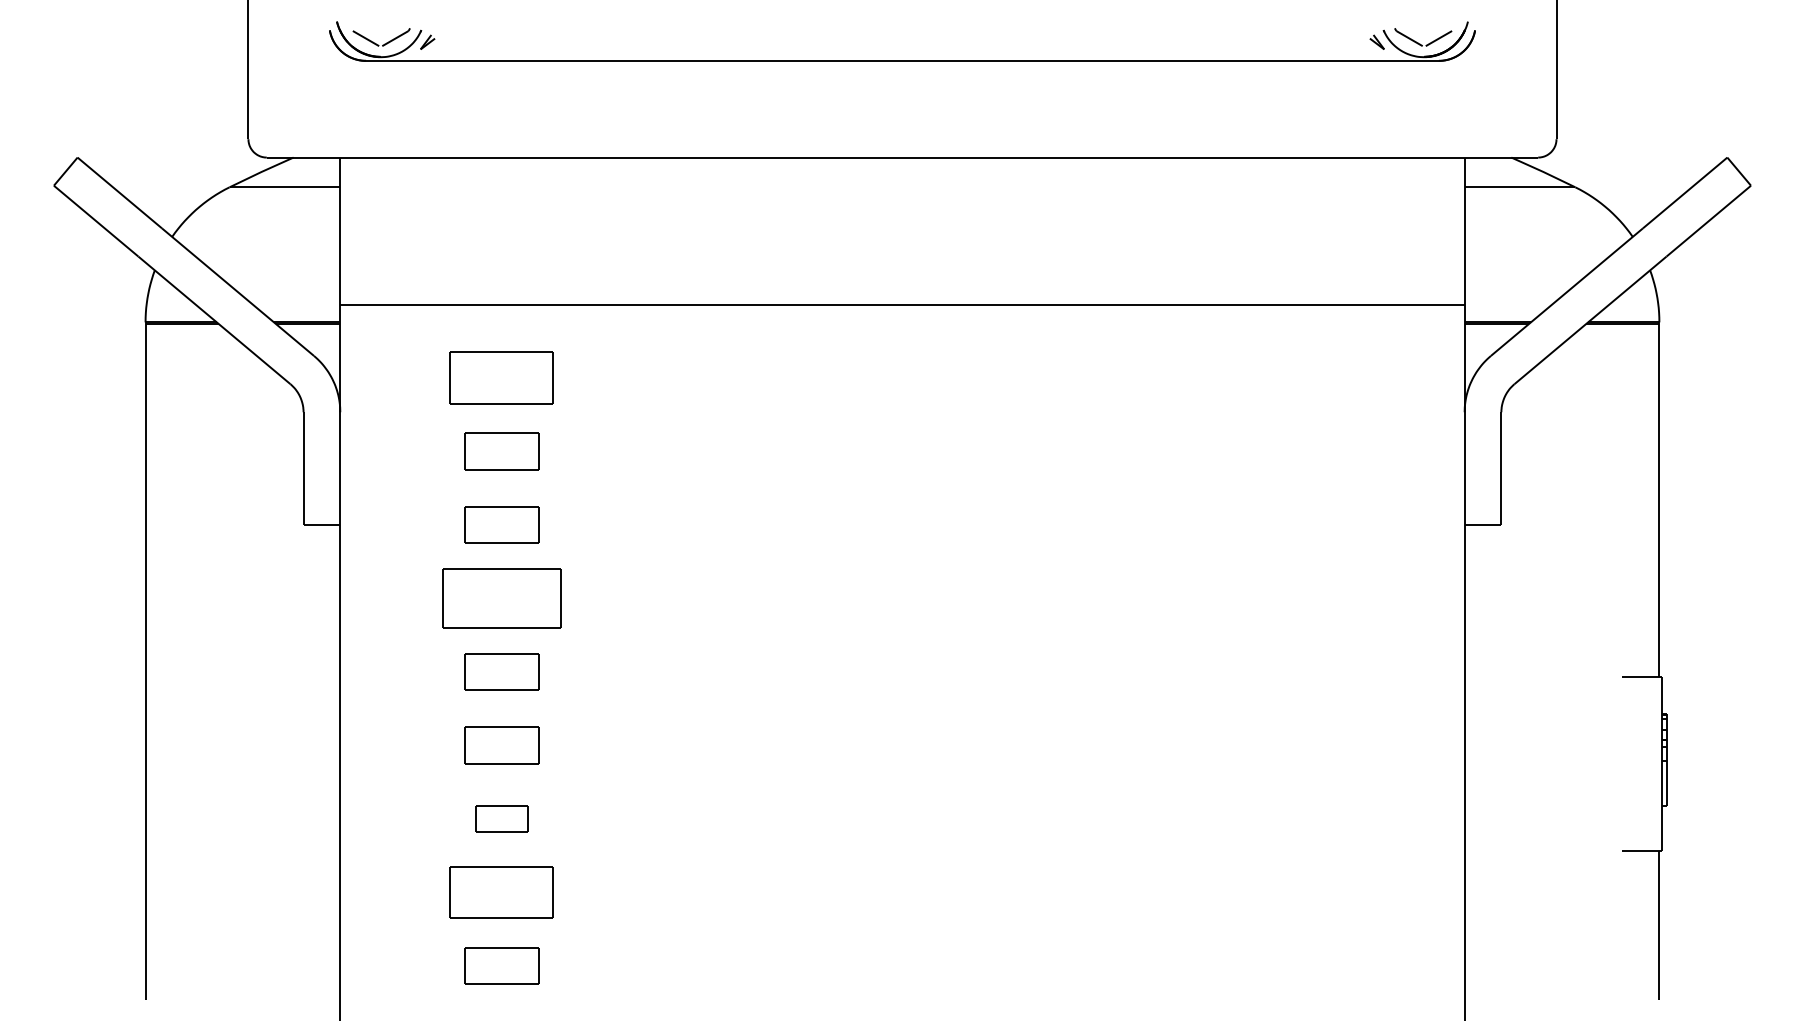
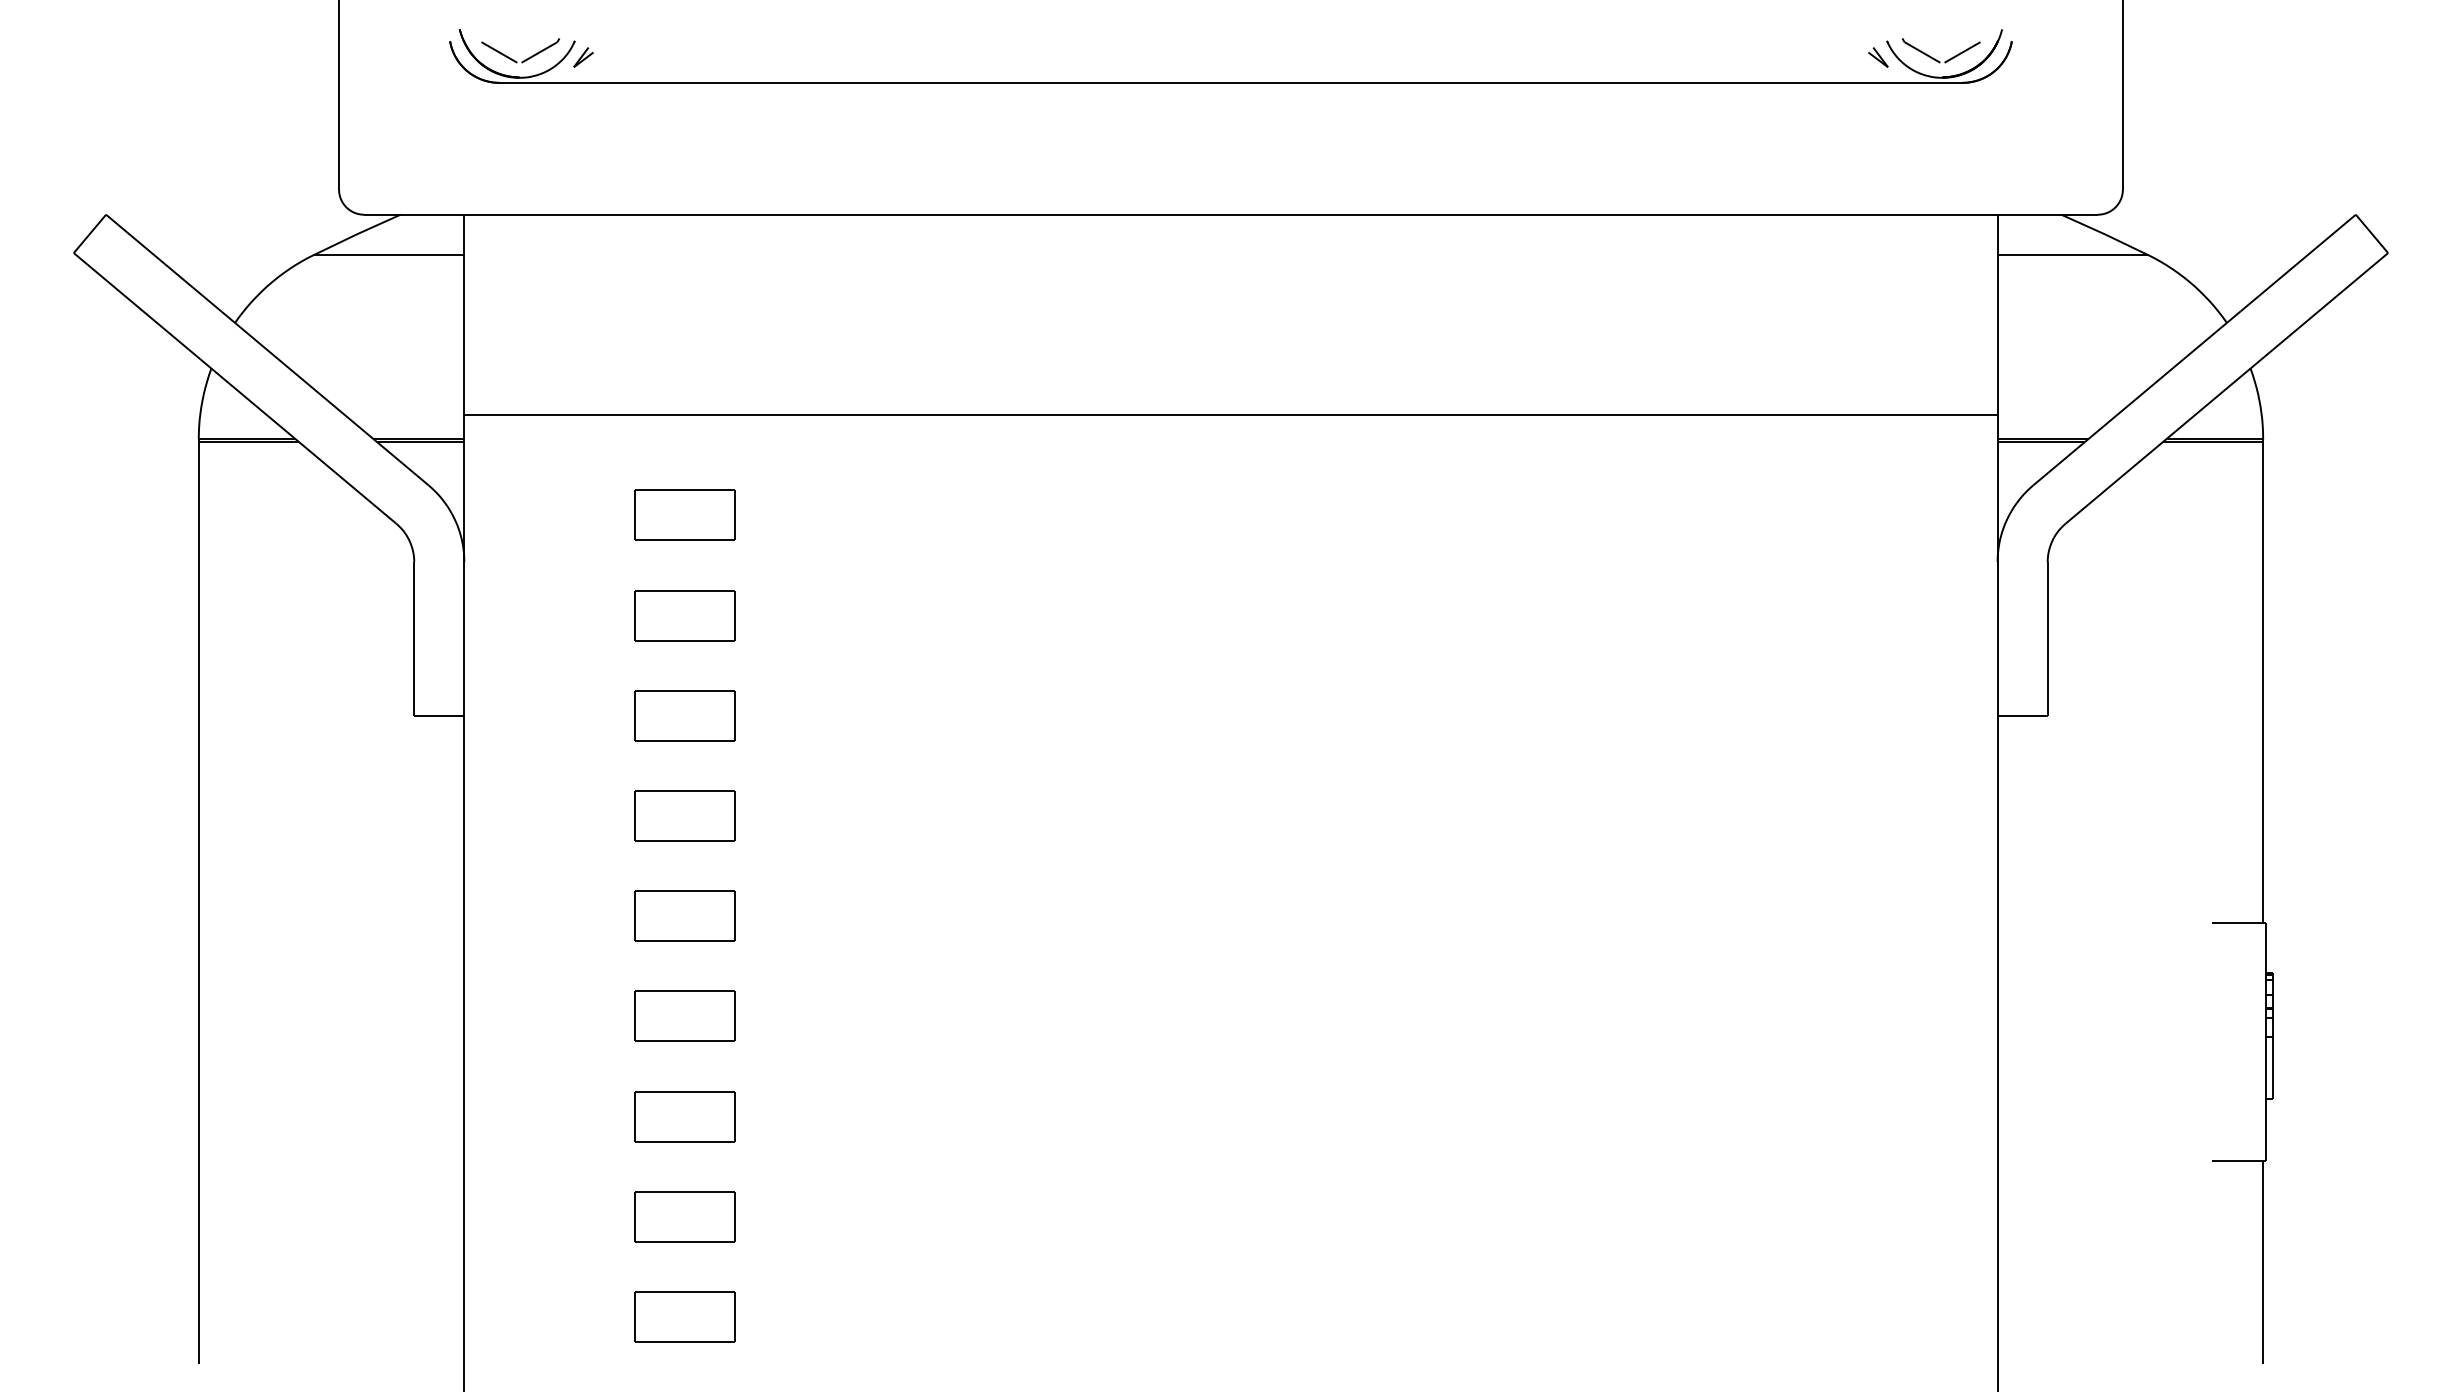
part: (501, 377) -> (684, 514), size x0.71
part: (501, 598) -> (684, 815), size x0.62
part: (501, 818) -> (684, 1116), size x1.43
part: (501, 892) -> (684, 1216), size x0.71

